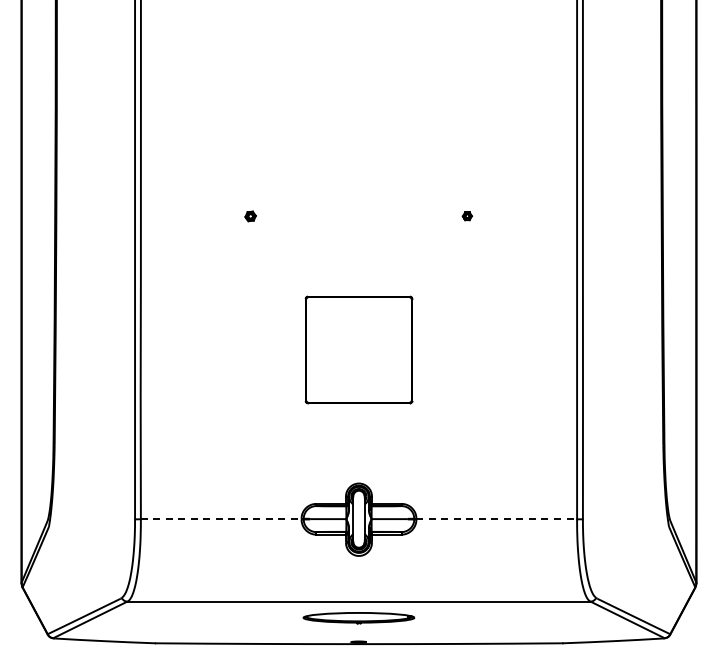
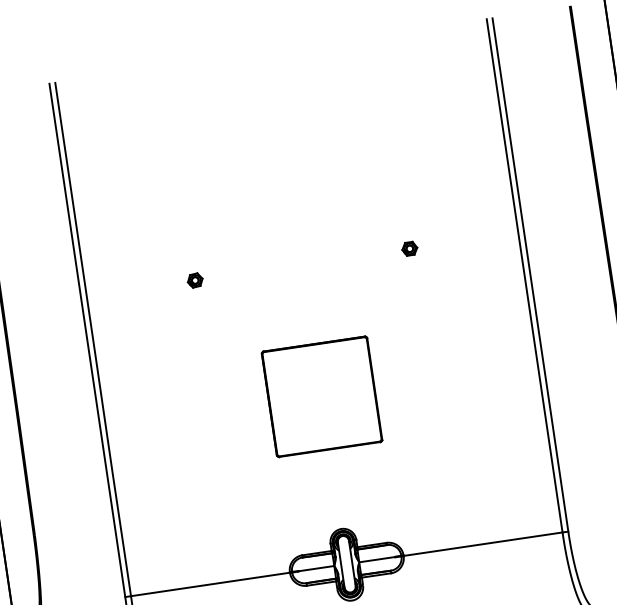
part: (467, 215) -> (409, 247), size x1.67
part: (250, 216) -> (195, 280), size x1.43
line: (221, 519) -> (210, 584), dashed -> solid
line: (497, 519) -> (483, 544), dashed -> solid

